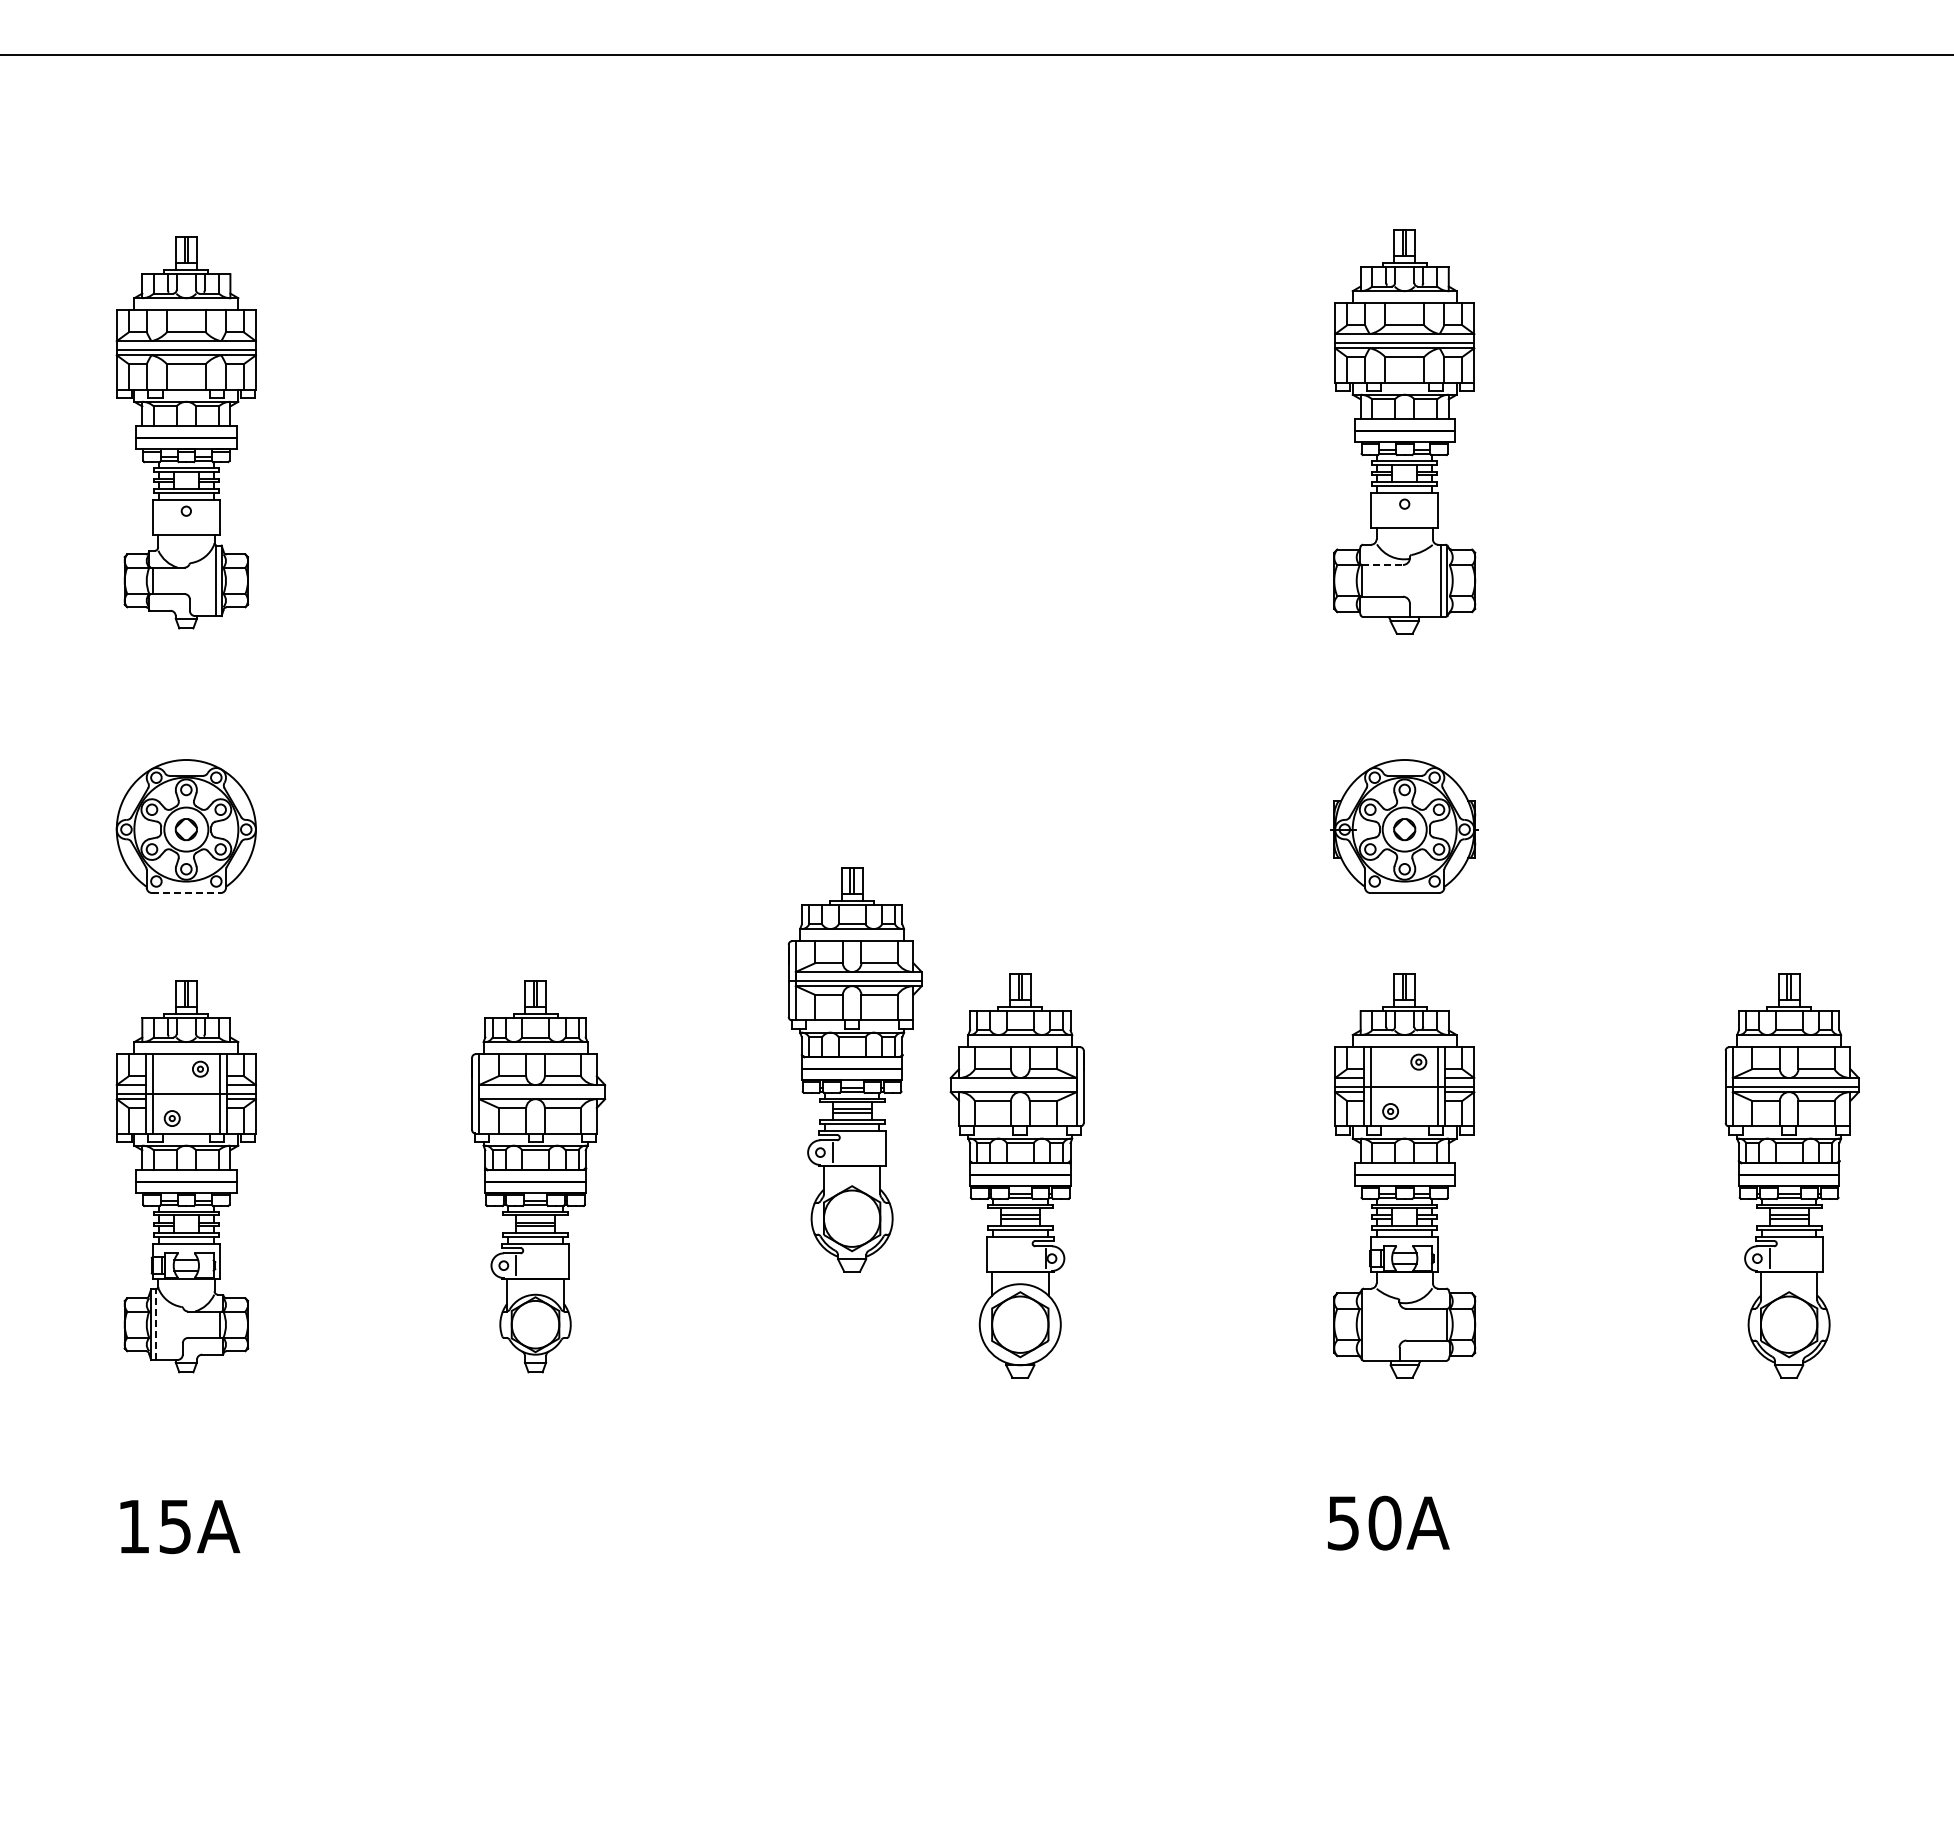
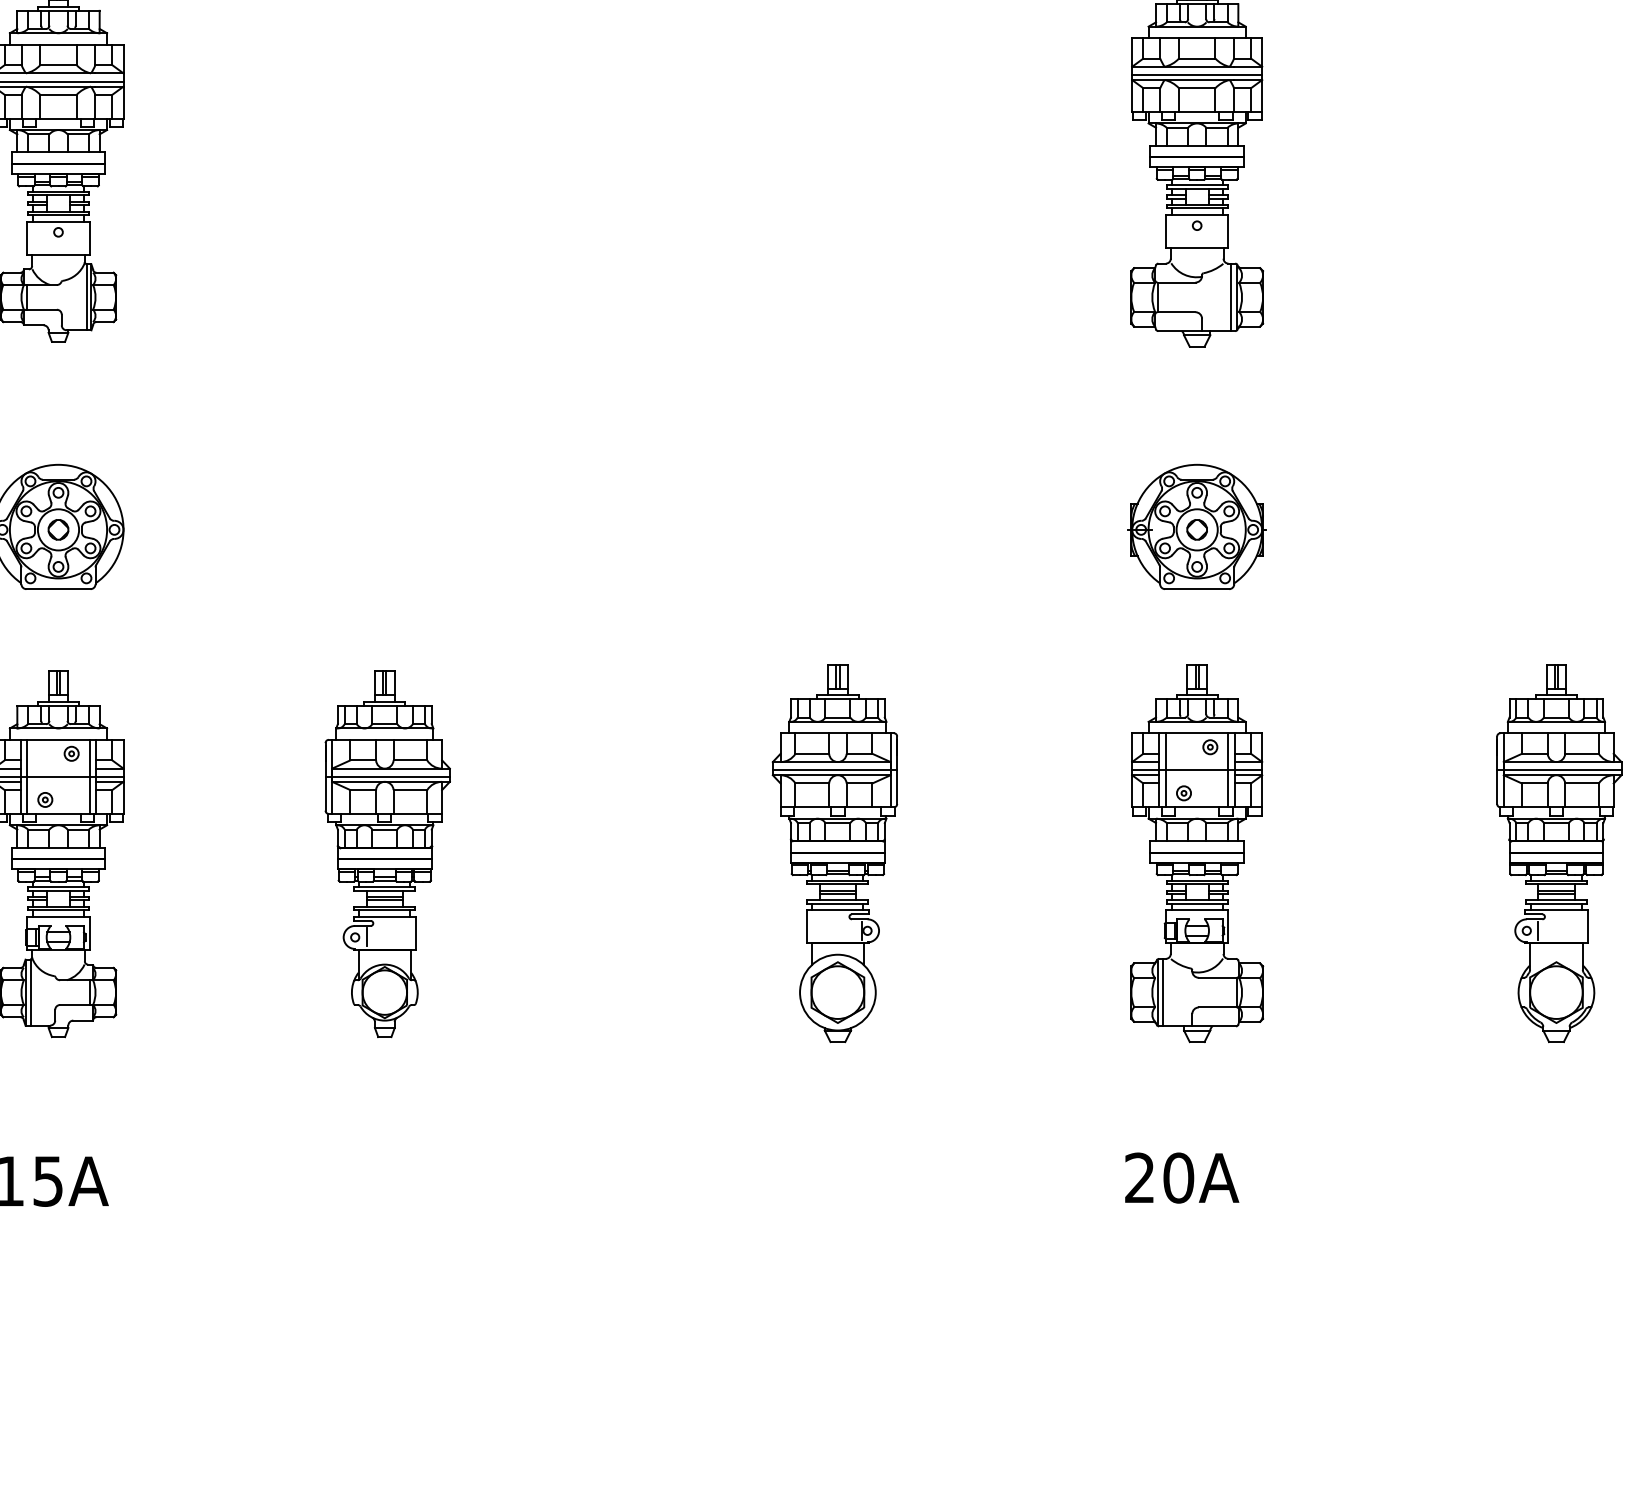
line: (1383, 564) -> (1177, 282), dashed -> solid
line: (186, 893) -> (58, 589), dashed -> solid
part: (854, 1069) -> (682, 754), removed
line: (1016, 1086) -> (834, 769), added
line: (538, 1093) -> (387, 776), added
line: (156, 1324) -> (30, 992), dashed -> solid
line: (1368, 1324) -> (1163, 992), added
text: (1342, 1522) -> (1139, 1177), 50A -> 20A

